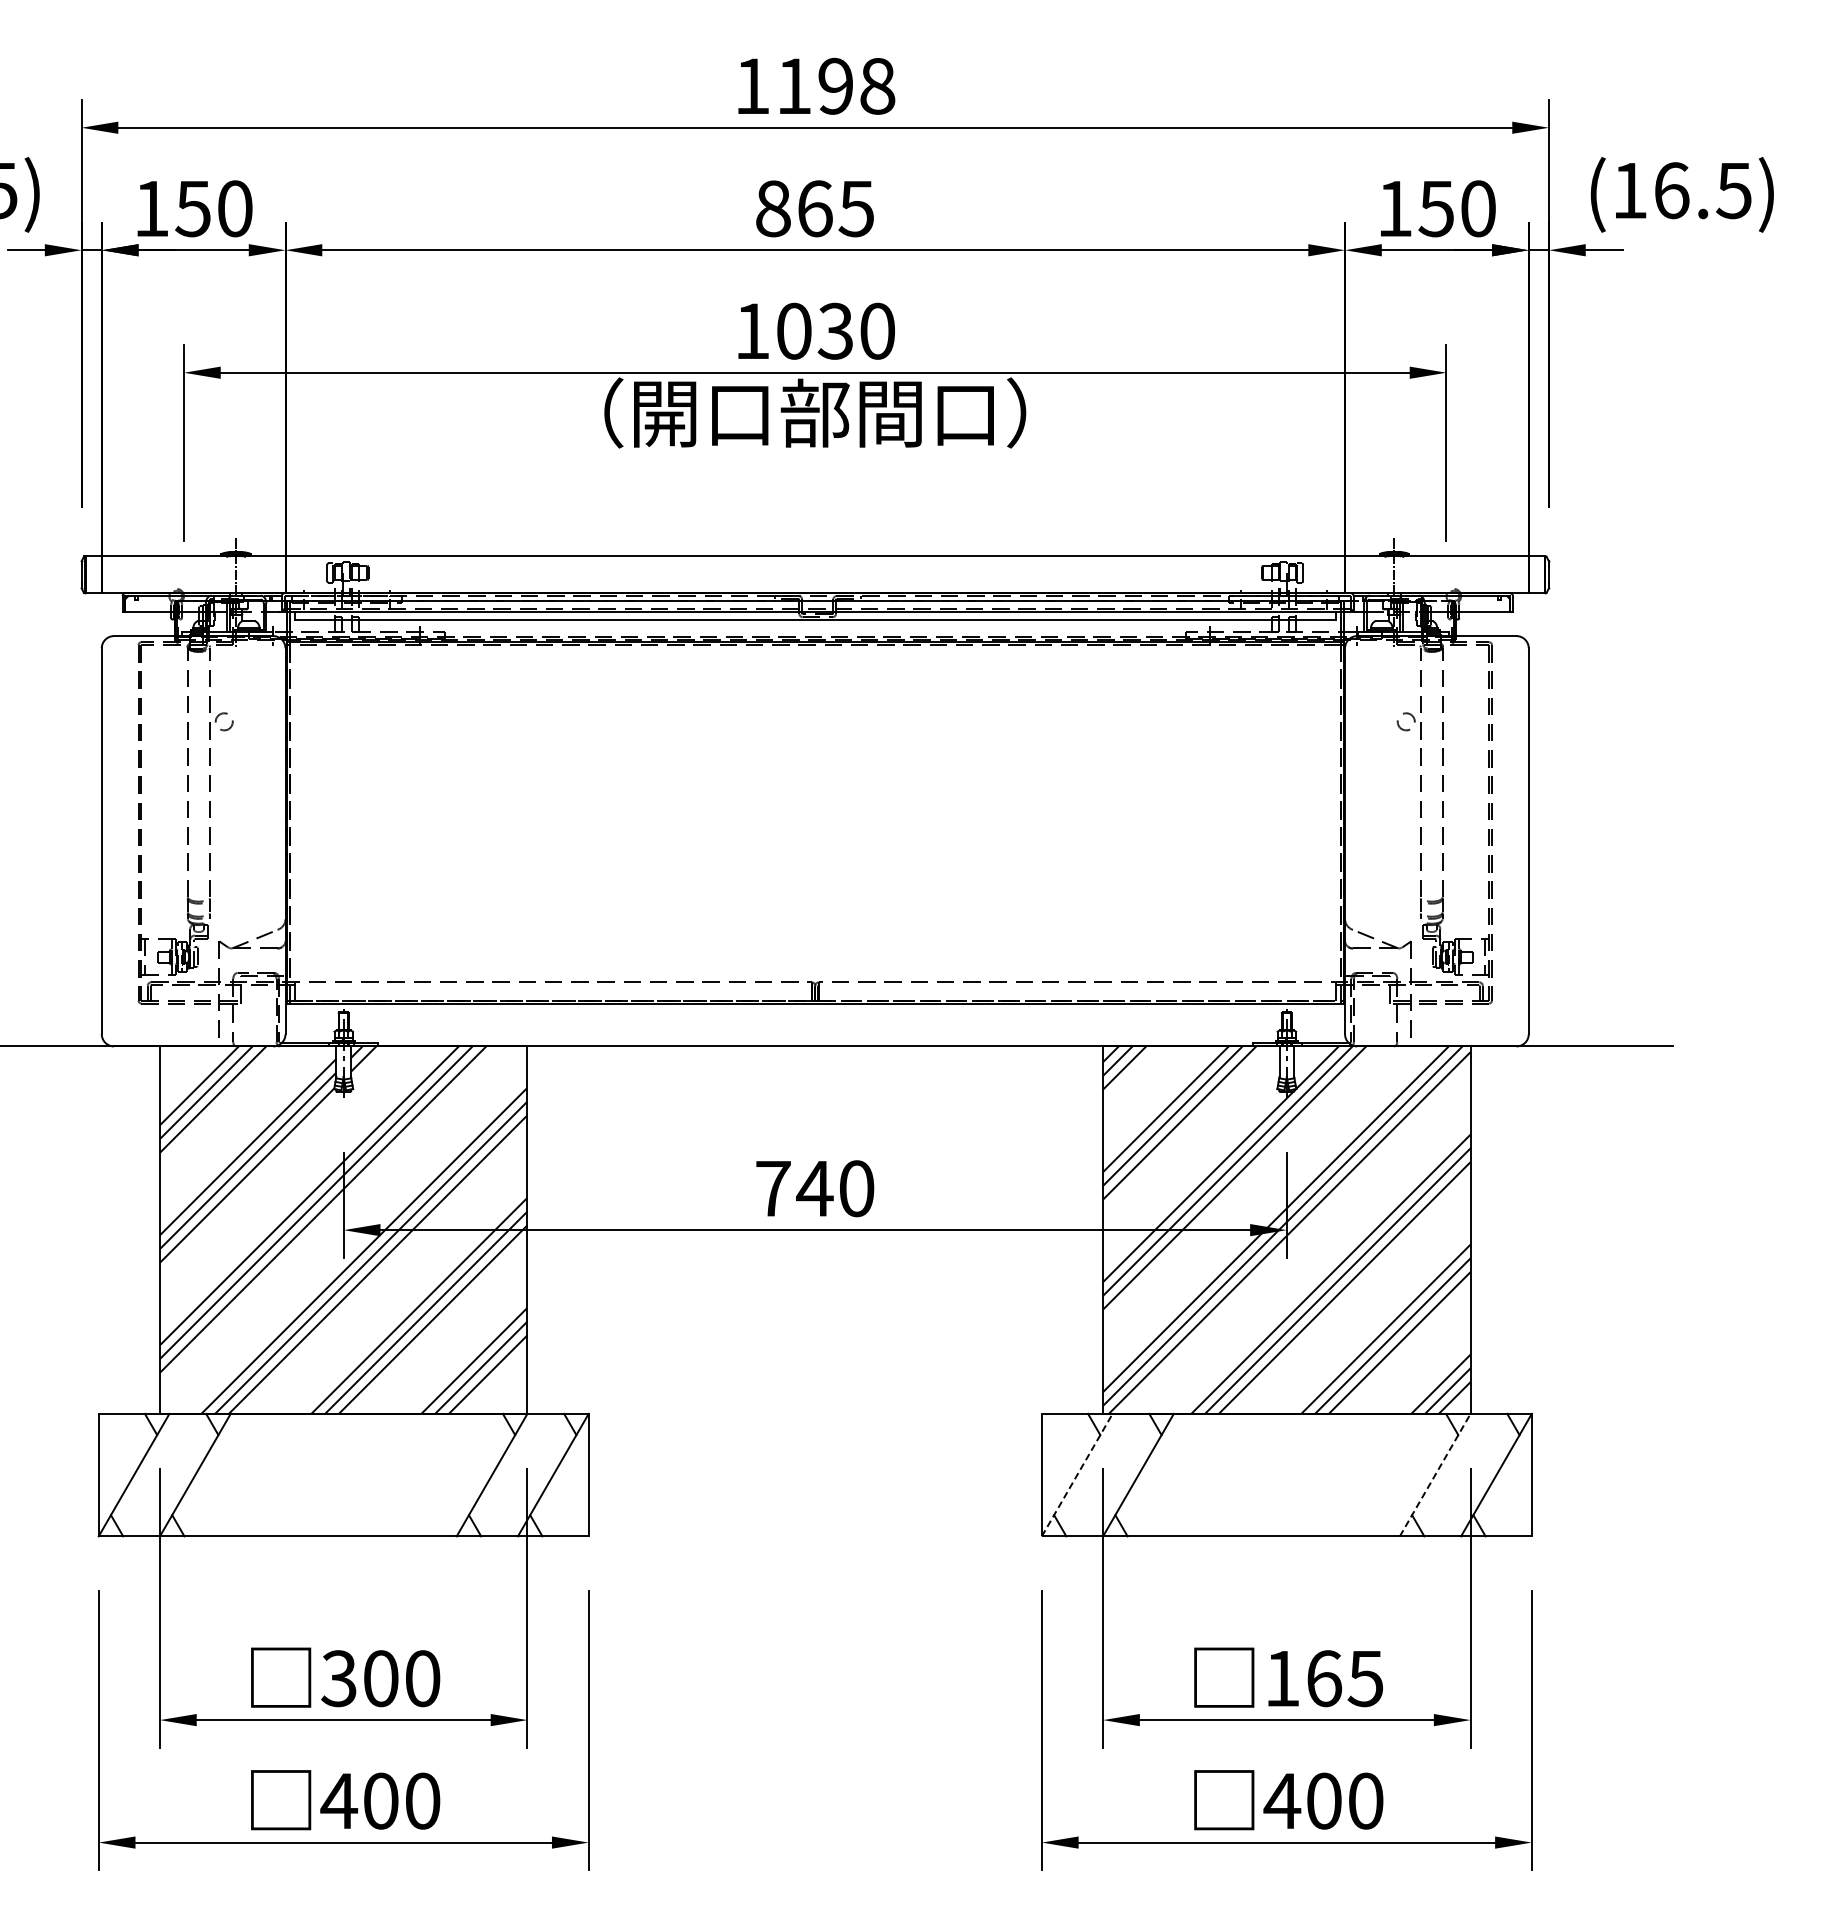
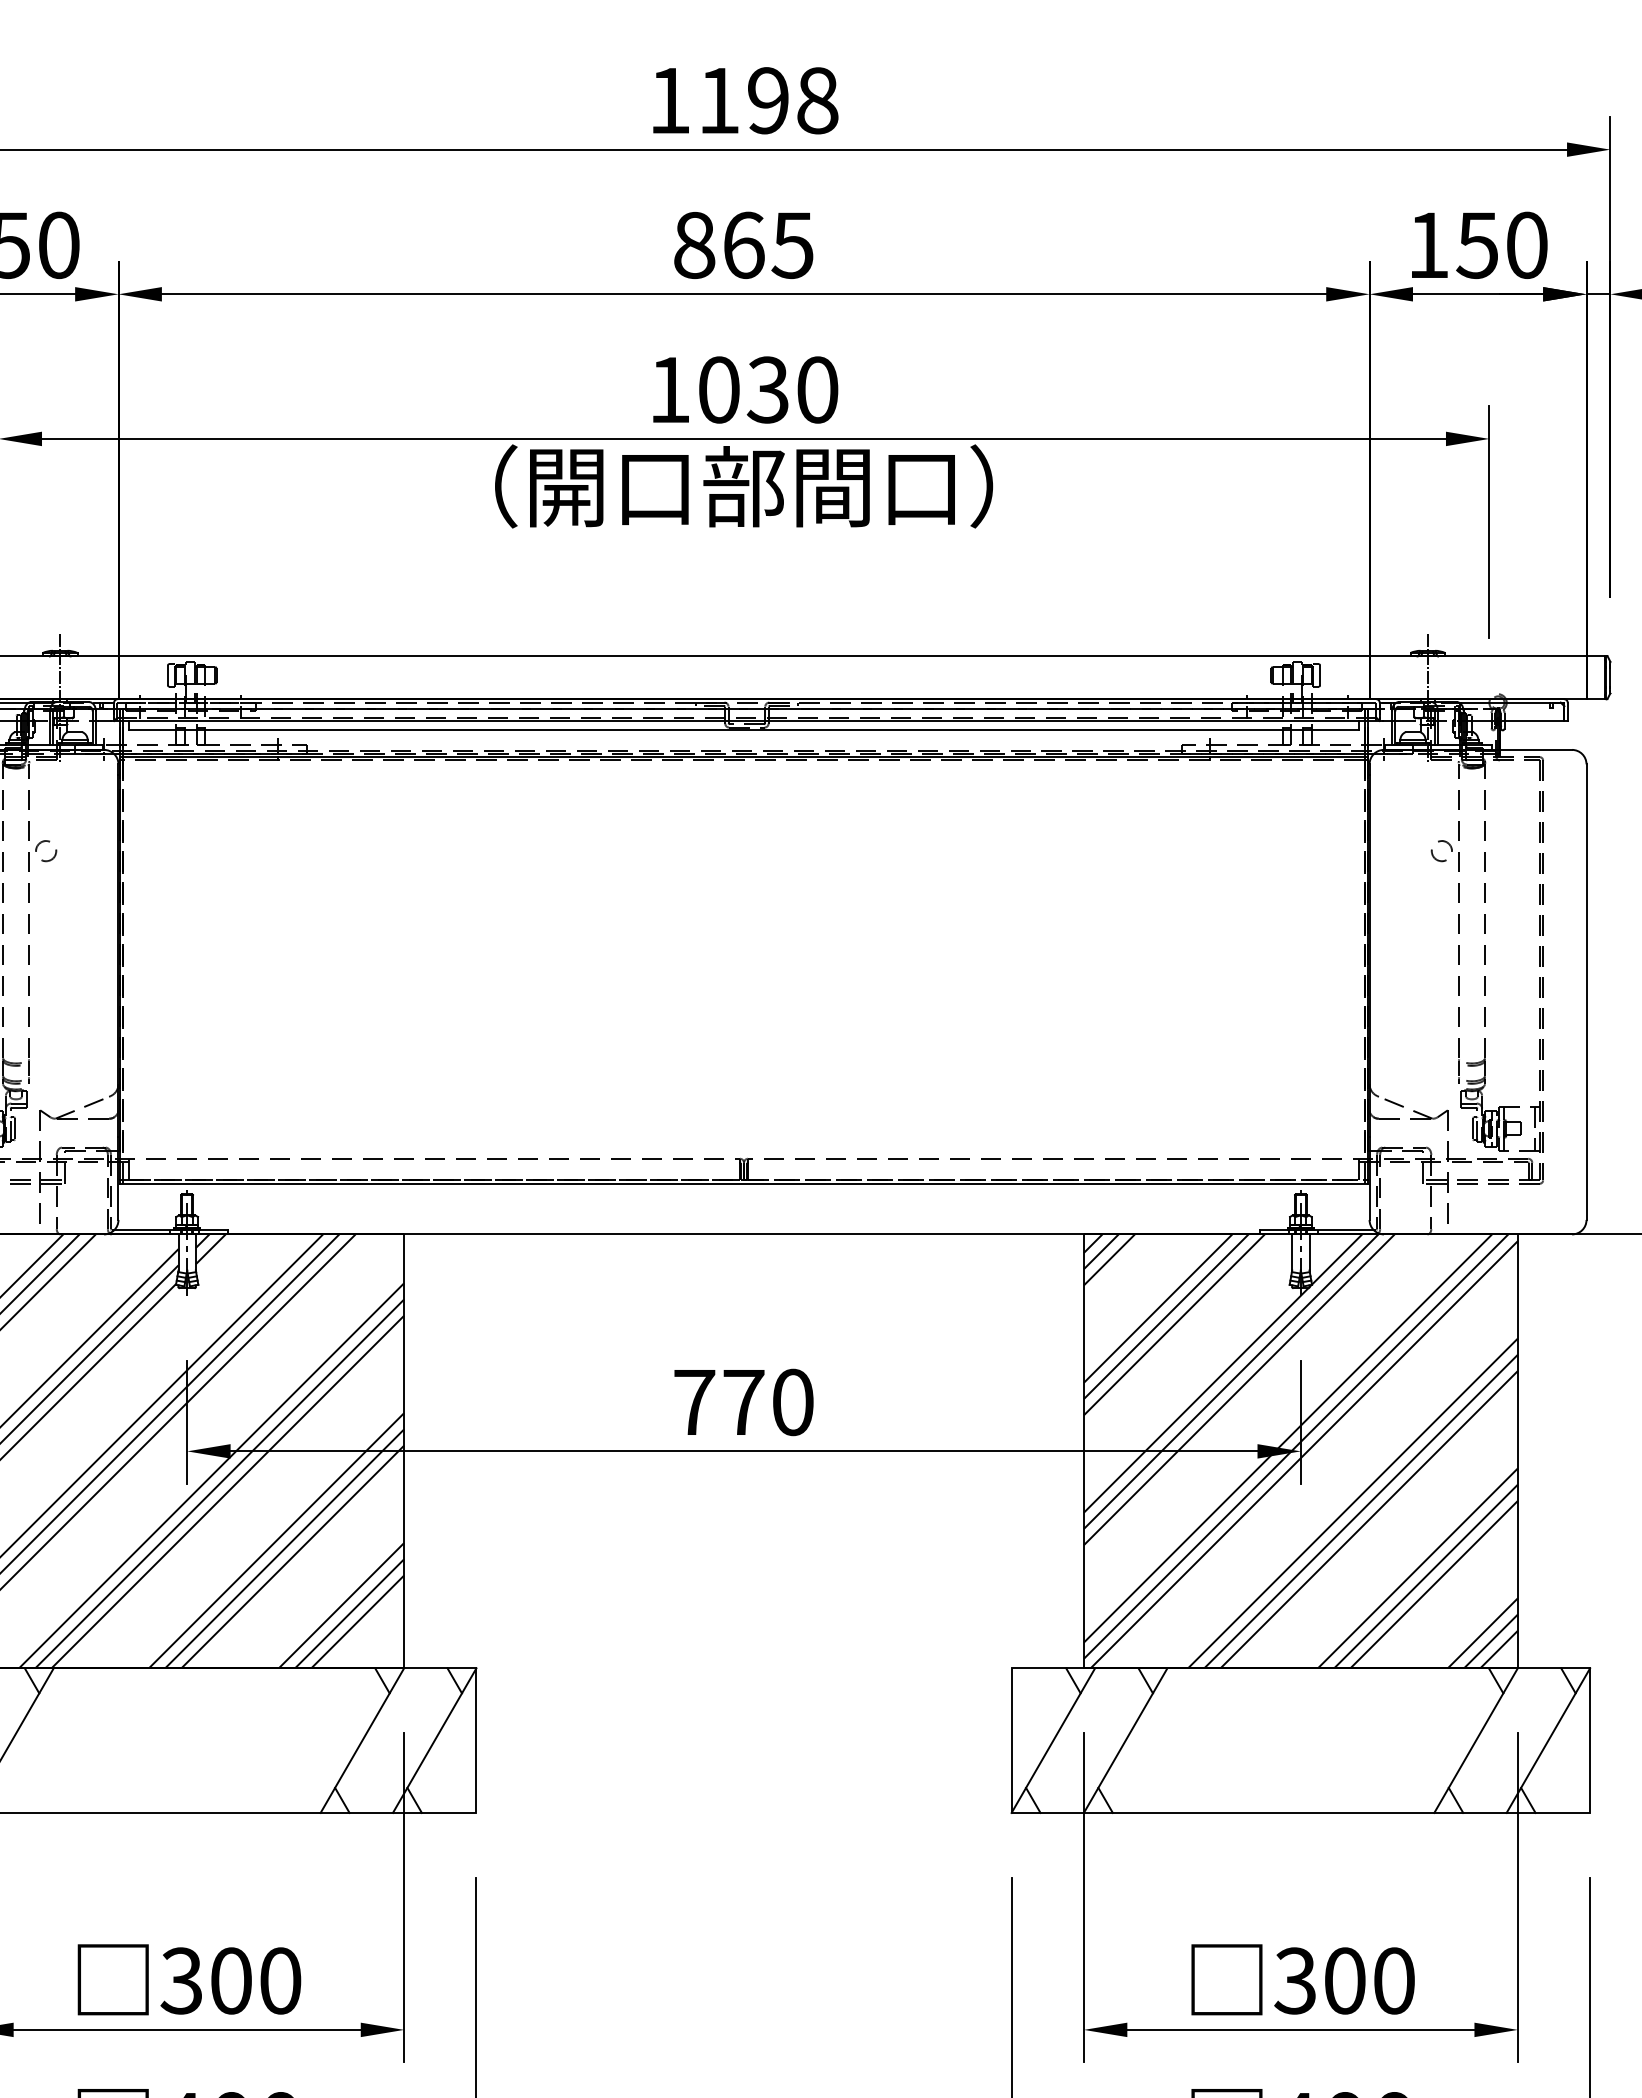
text: (814, 1188) -> (743, 1402), 740 -> 770
line: (1077, 1475) -> (1053, 1741), dashed -> solid
line: (1435, 1475) -> (1476, 1741), dashed -> solid
text: (1323, 1678) -> (1344, 1980), 165 -> 300

